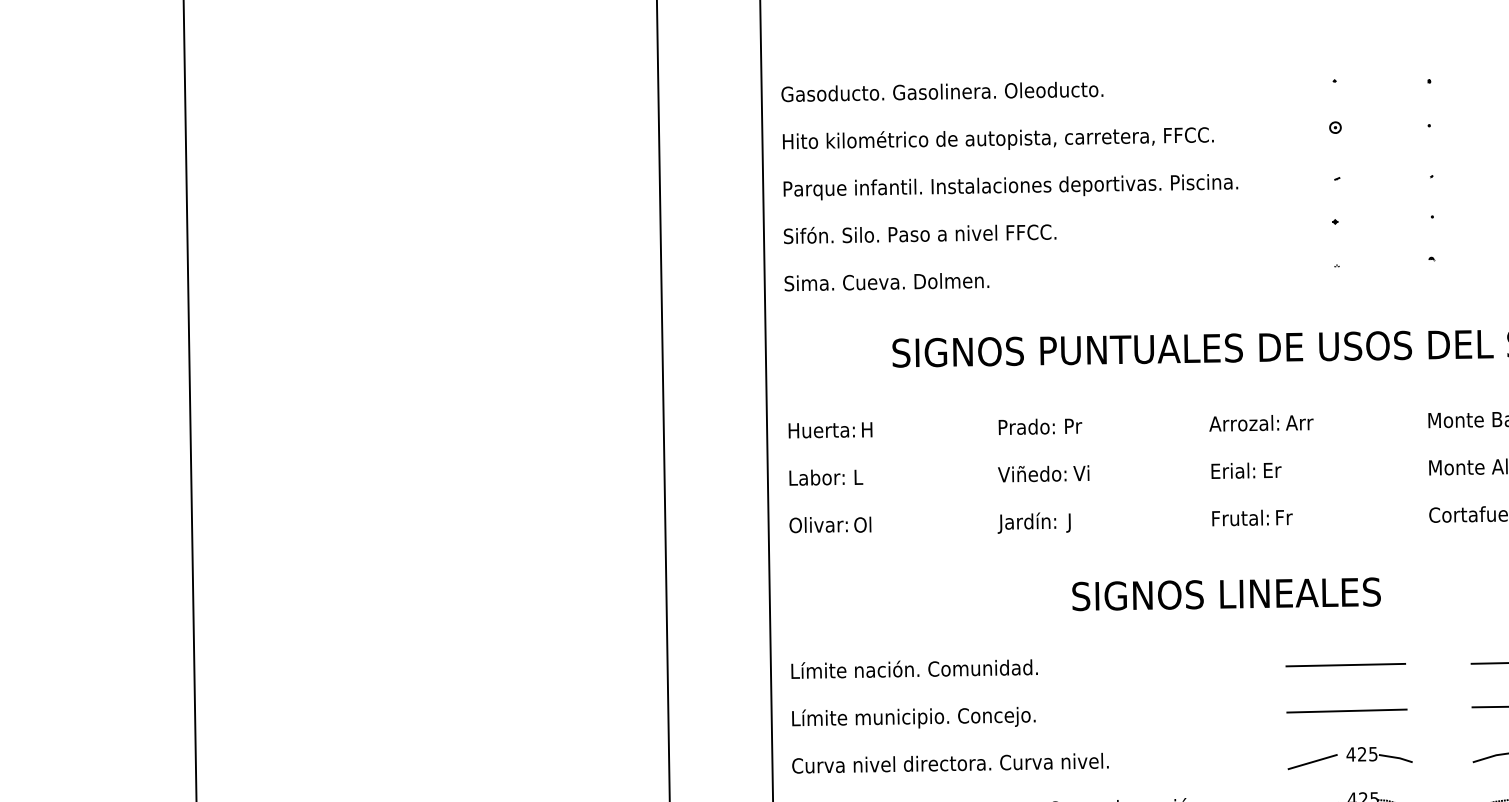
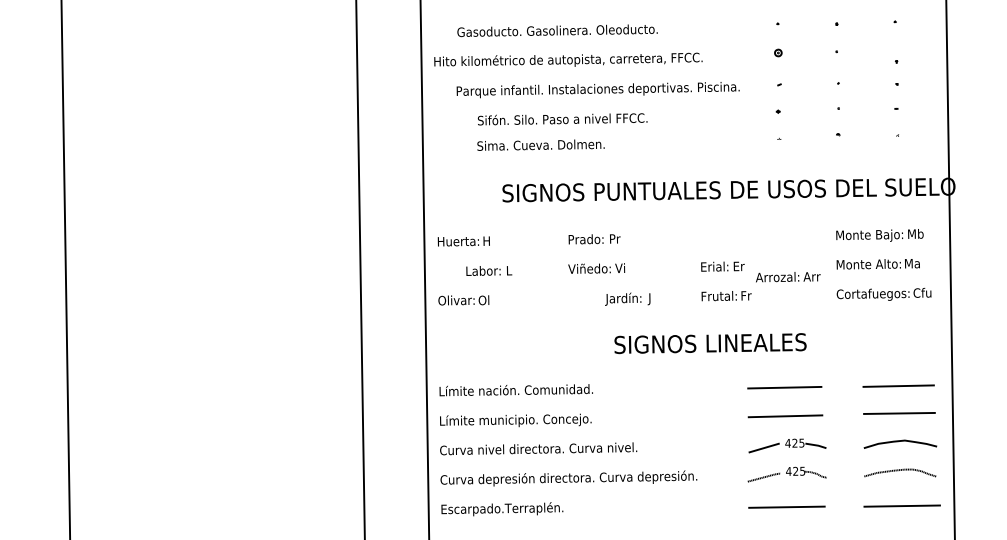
text: (942, 91) -> (557, 30), moved
text: (1009, 187) -> (597, 90), moved
text: (919, 234) -> (562, 119), moved
text: (886, 281) -> (540, 144), moved
text: (1261, 423) -> (788, 277), moved
text: (826, 476) -> (489, 270), moved
text: (1033, 521) -> (627, 298), moved

